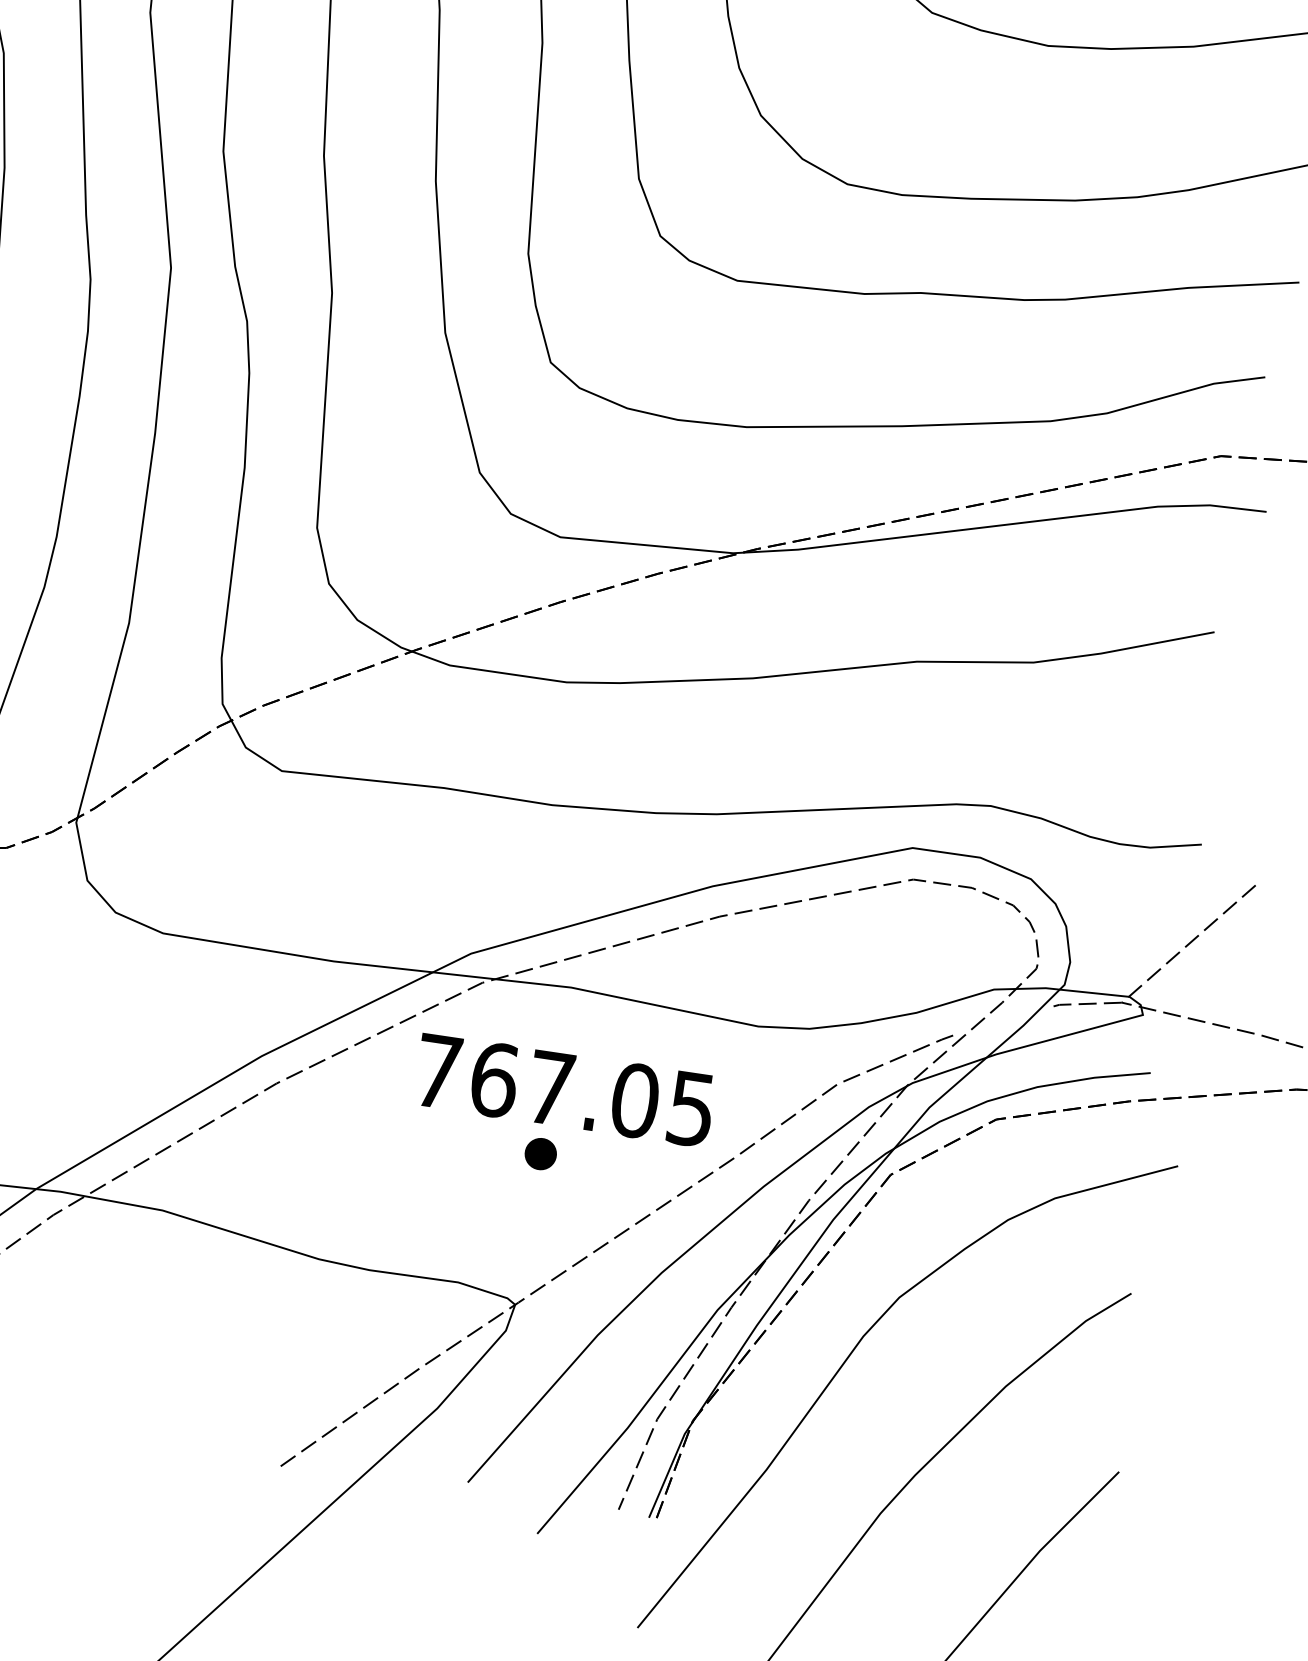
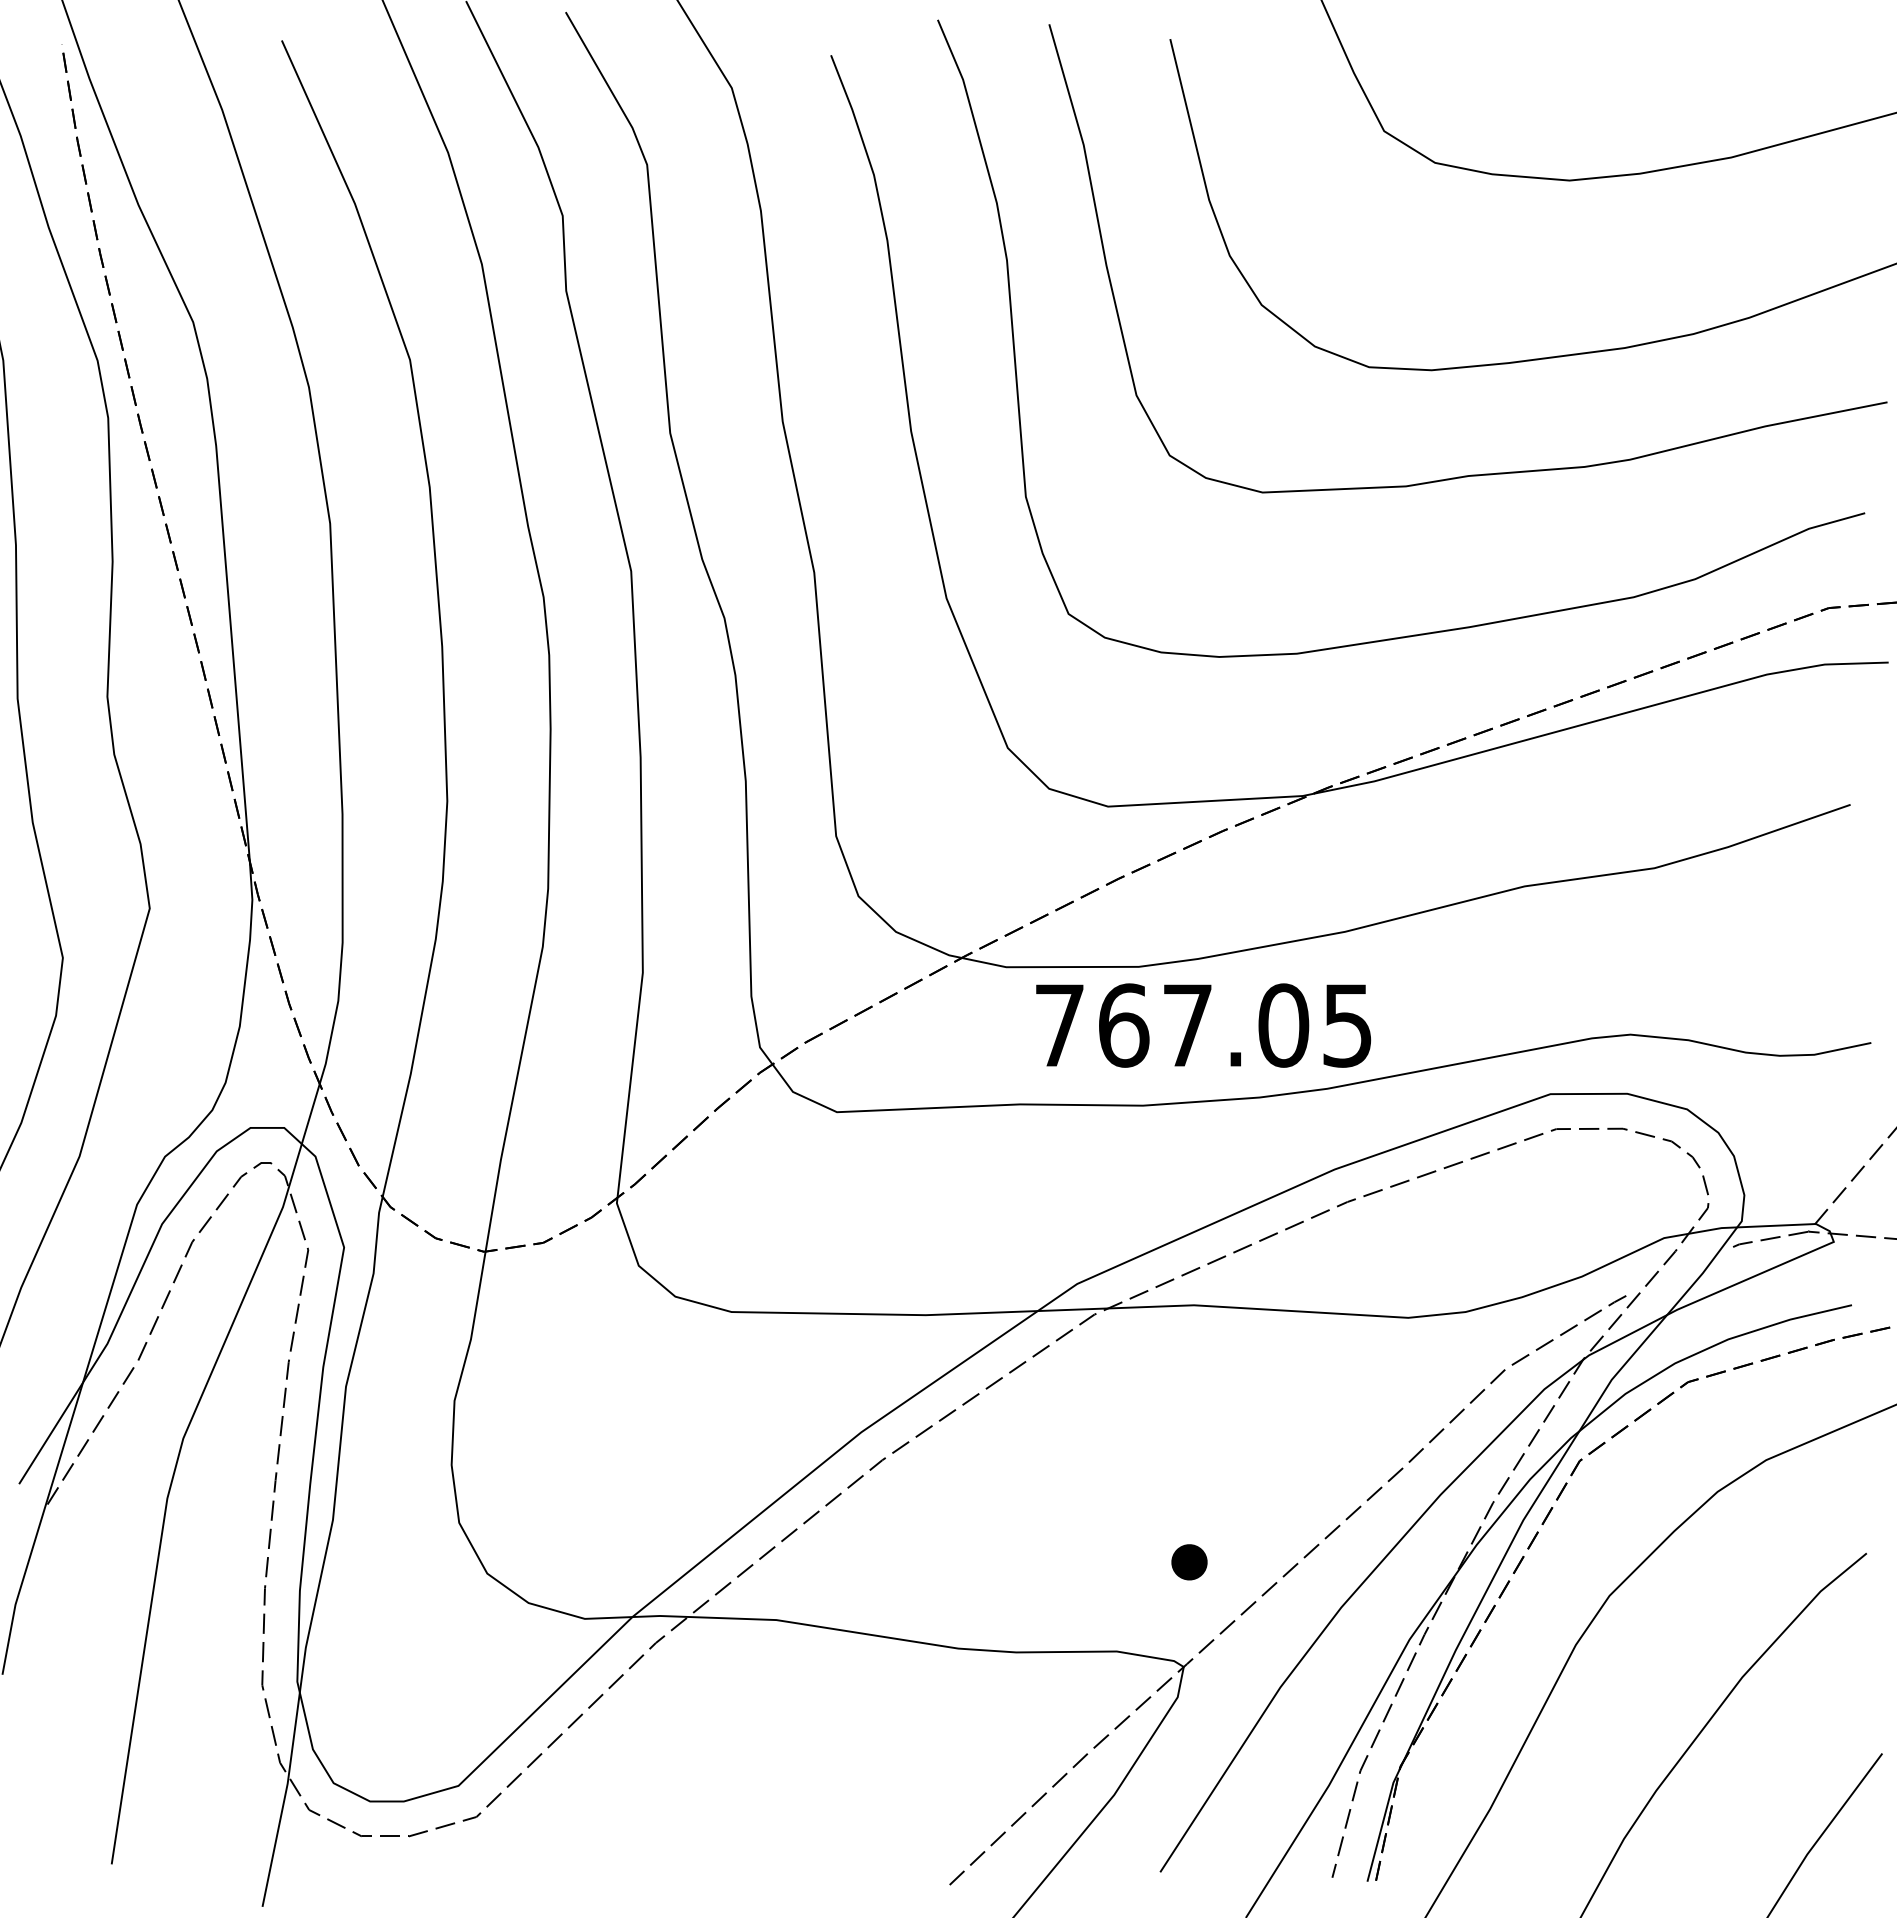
text: (564, 1090) -> (1203, 1025), moved
part: (540, 1154) -> (1189, 1562), moved

